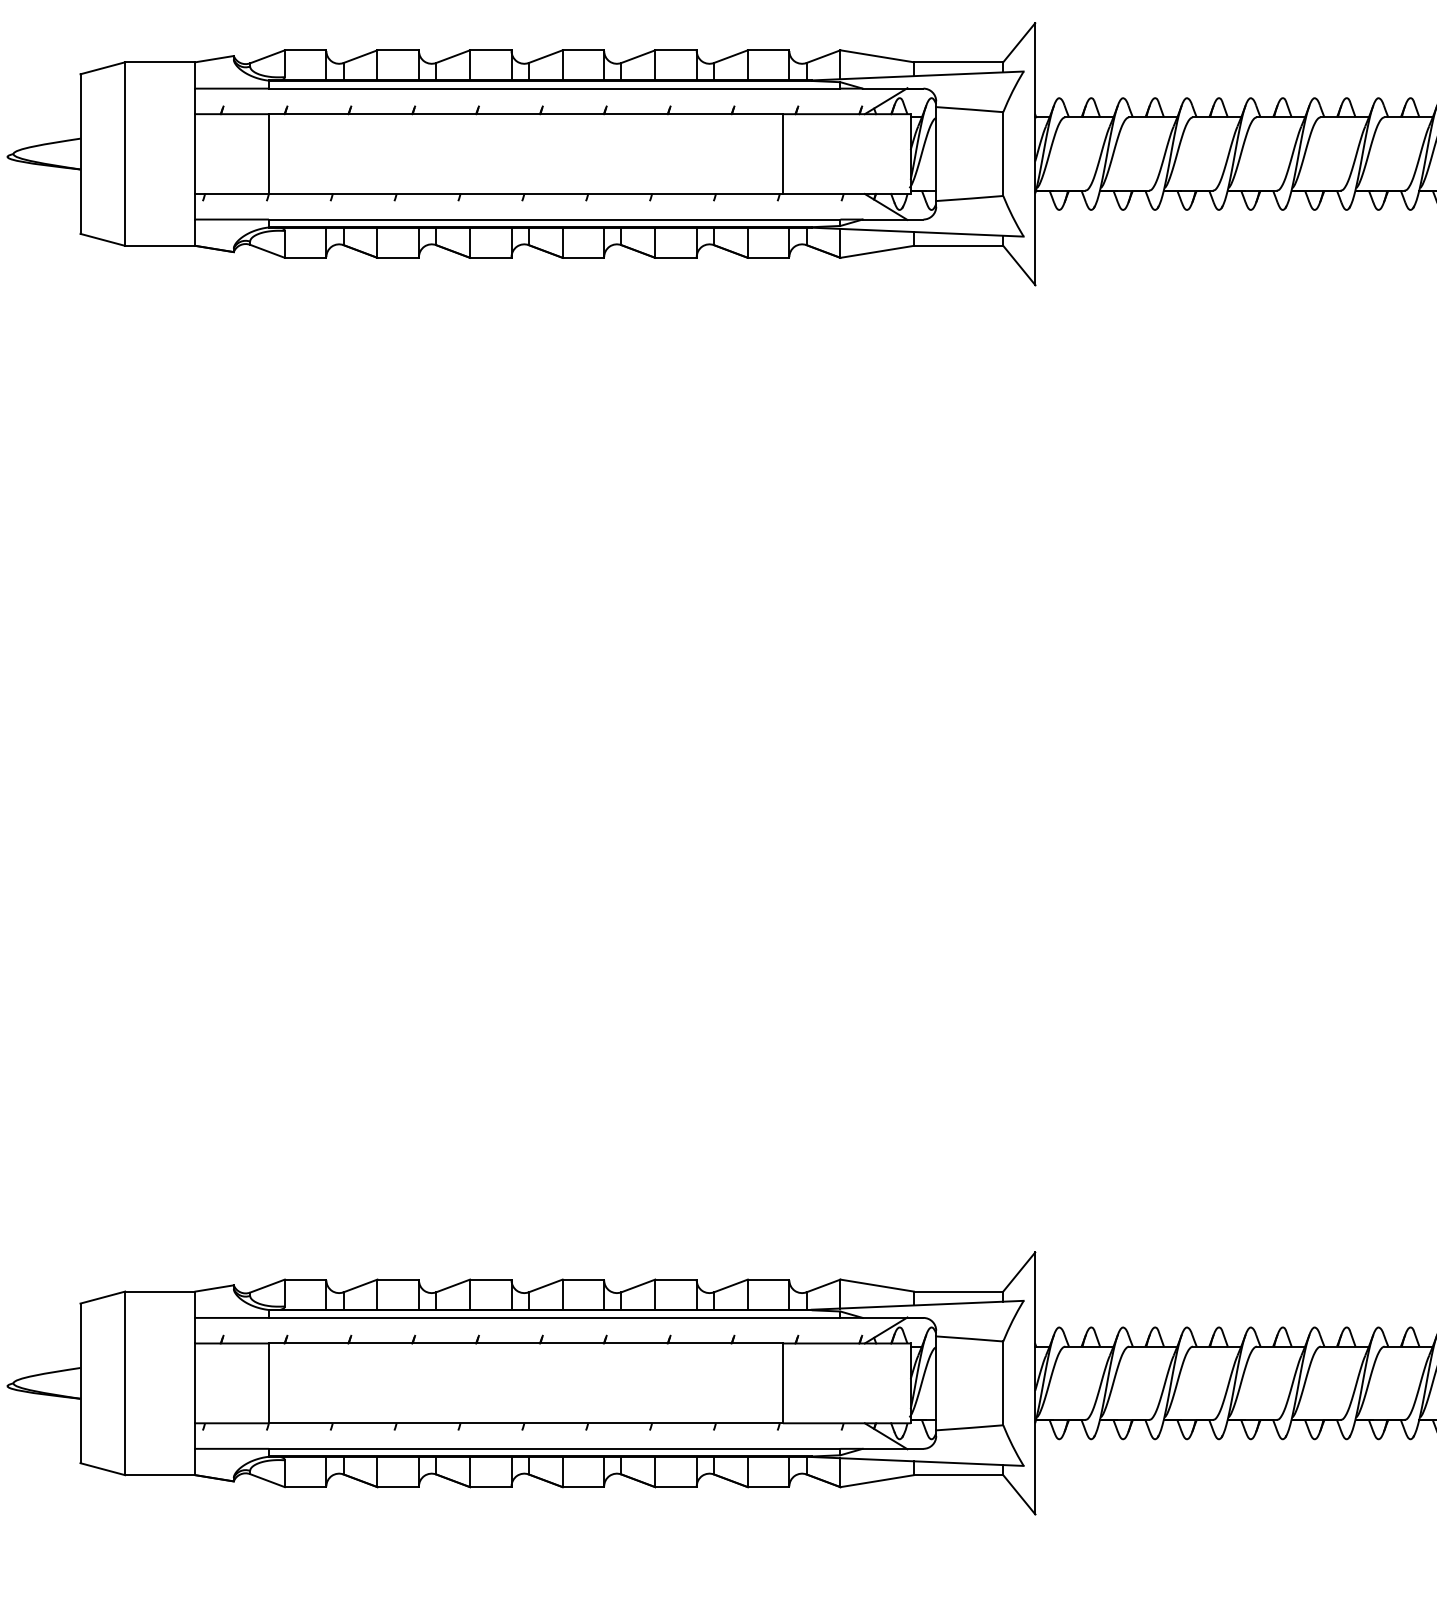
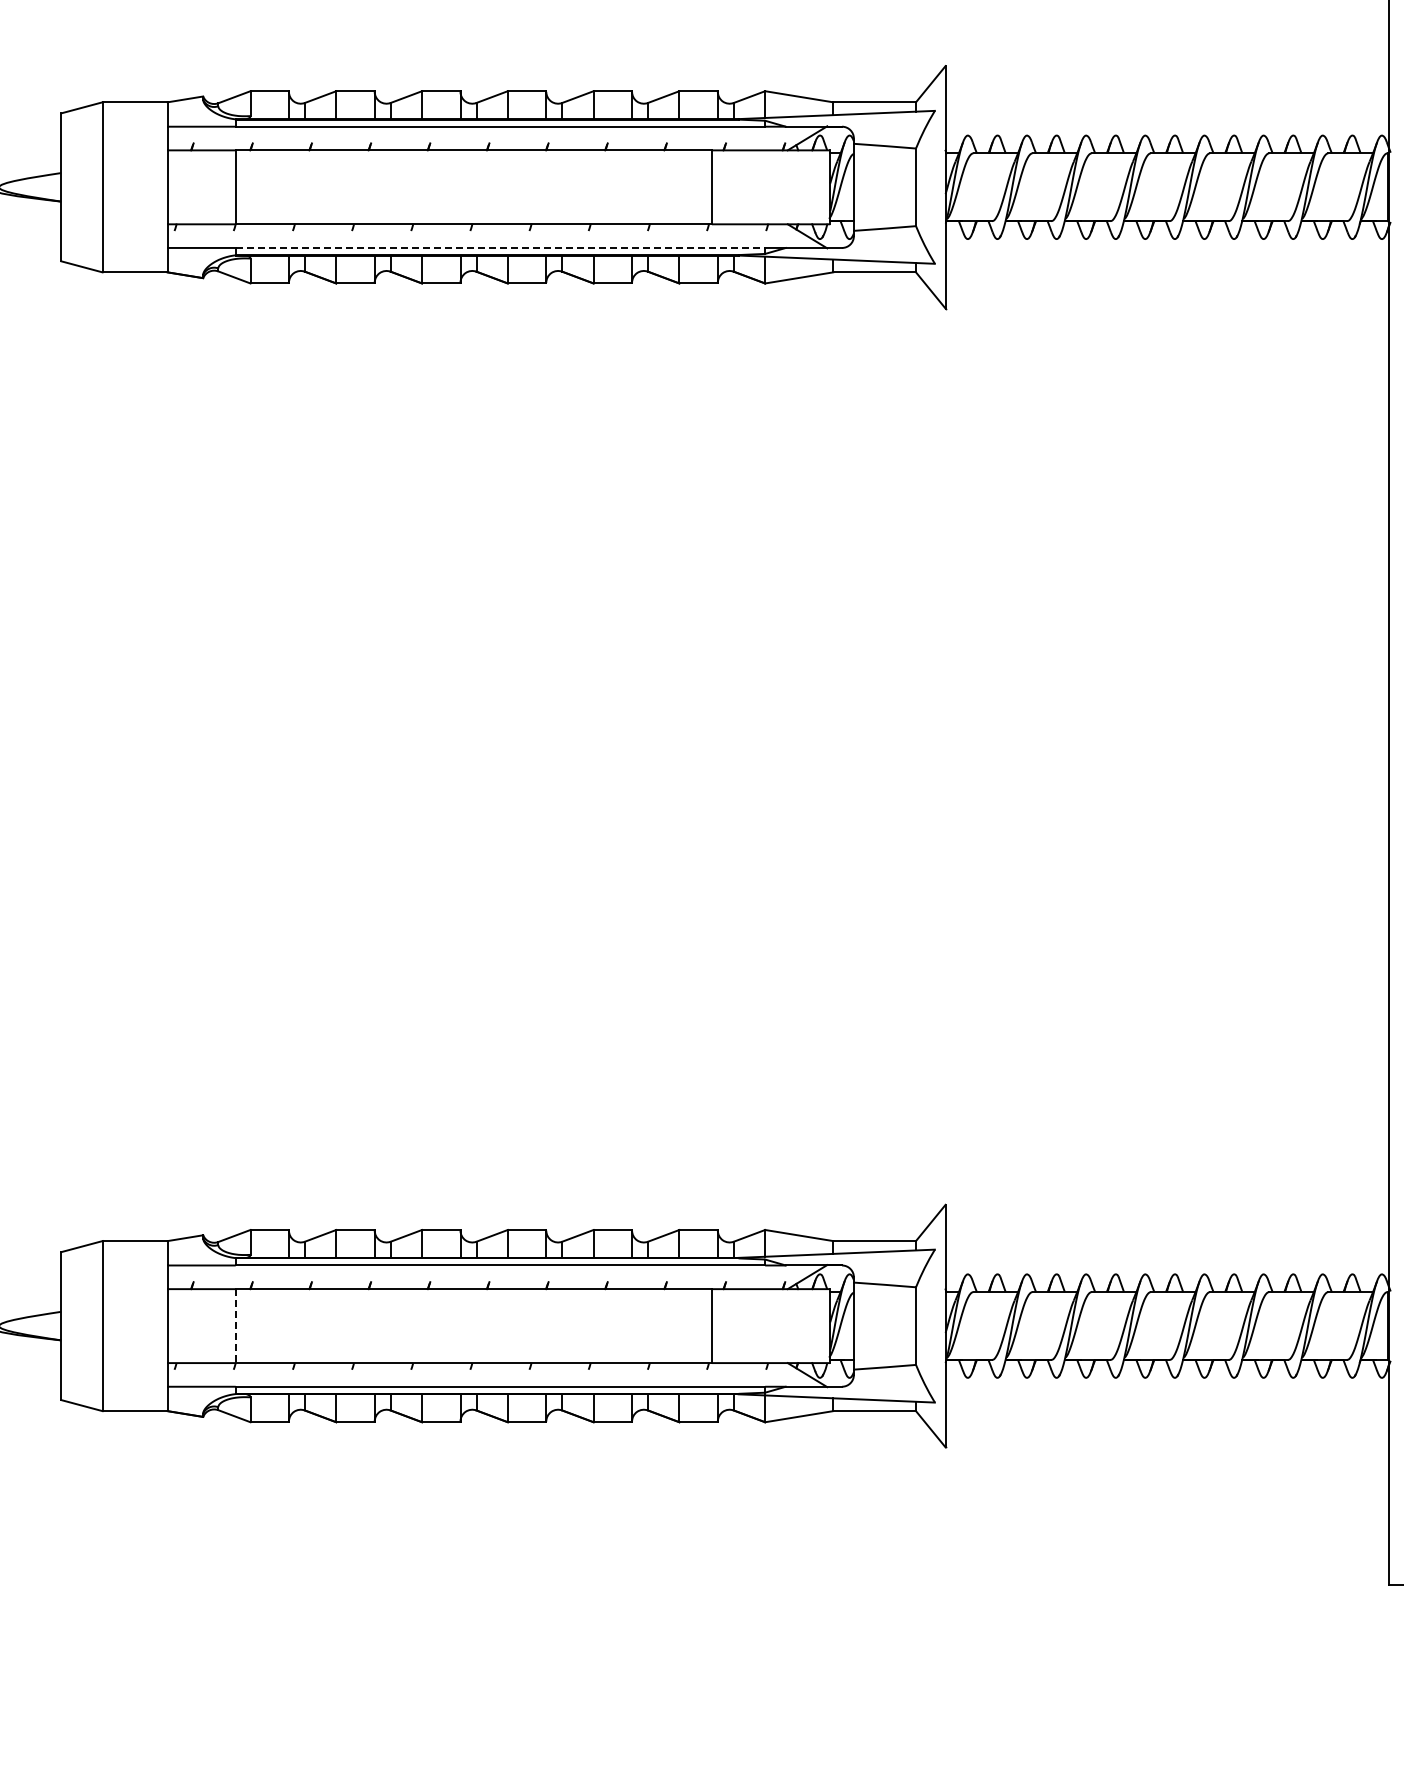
line: (554, 219) -> (500, 247), solid -> dashed
line: (268, 1383) -> (235, 1326), solid -> dashed

